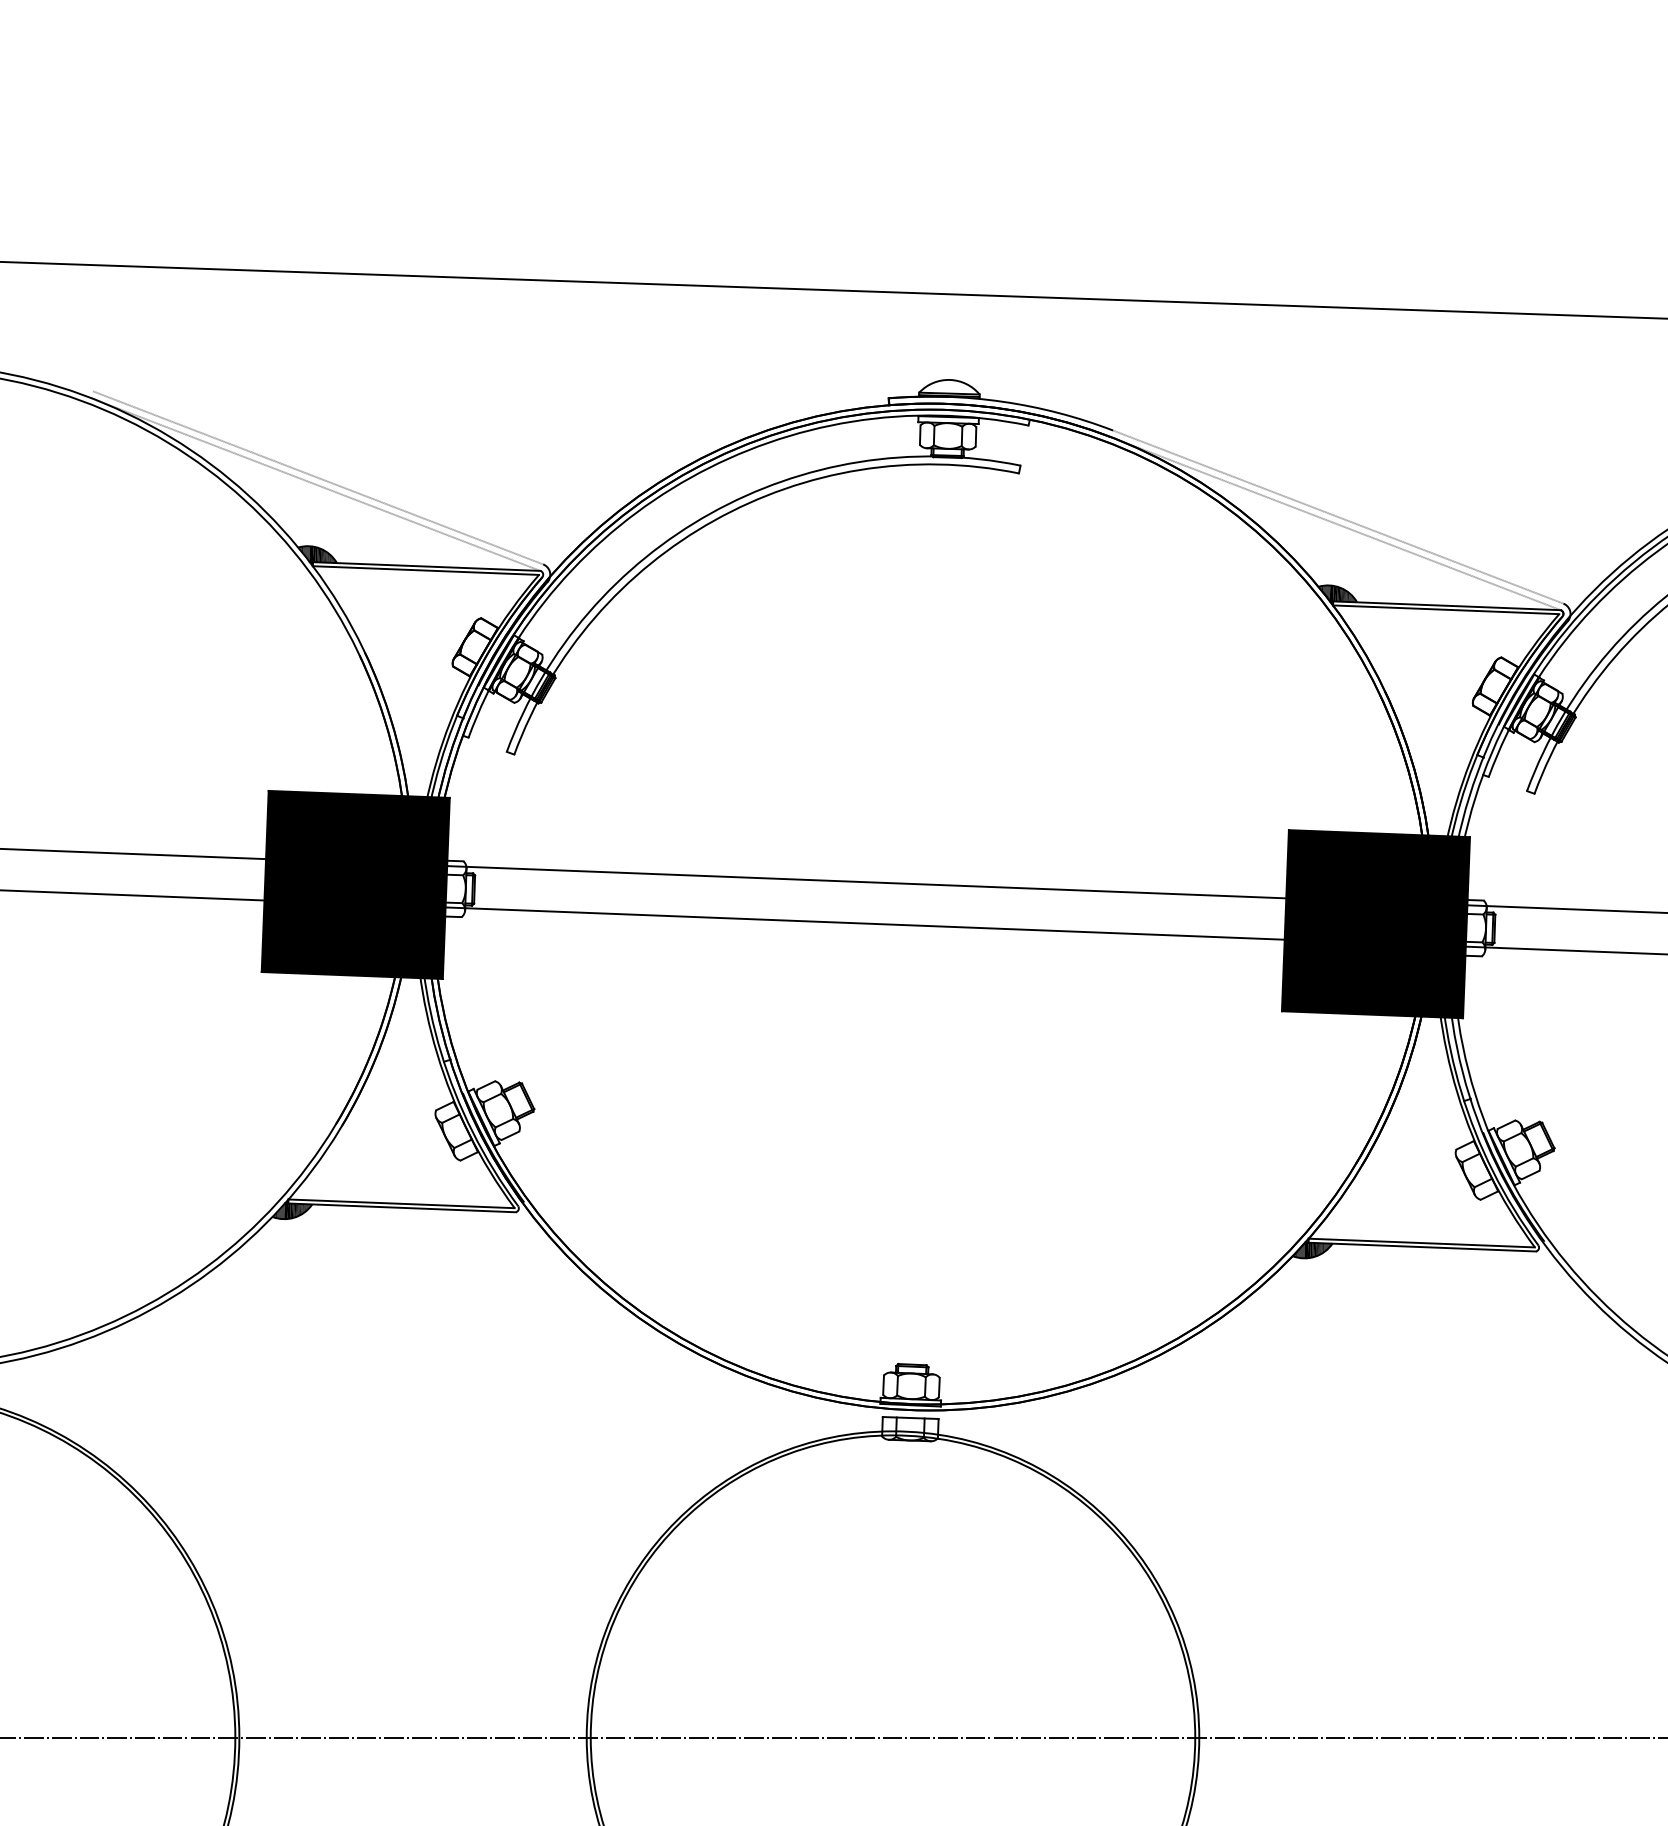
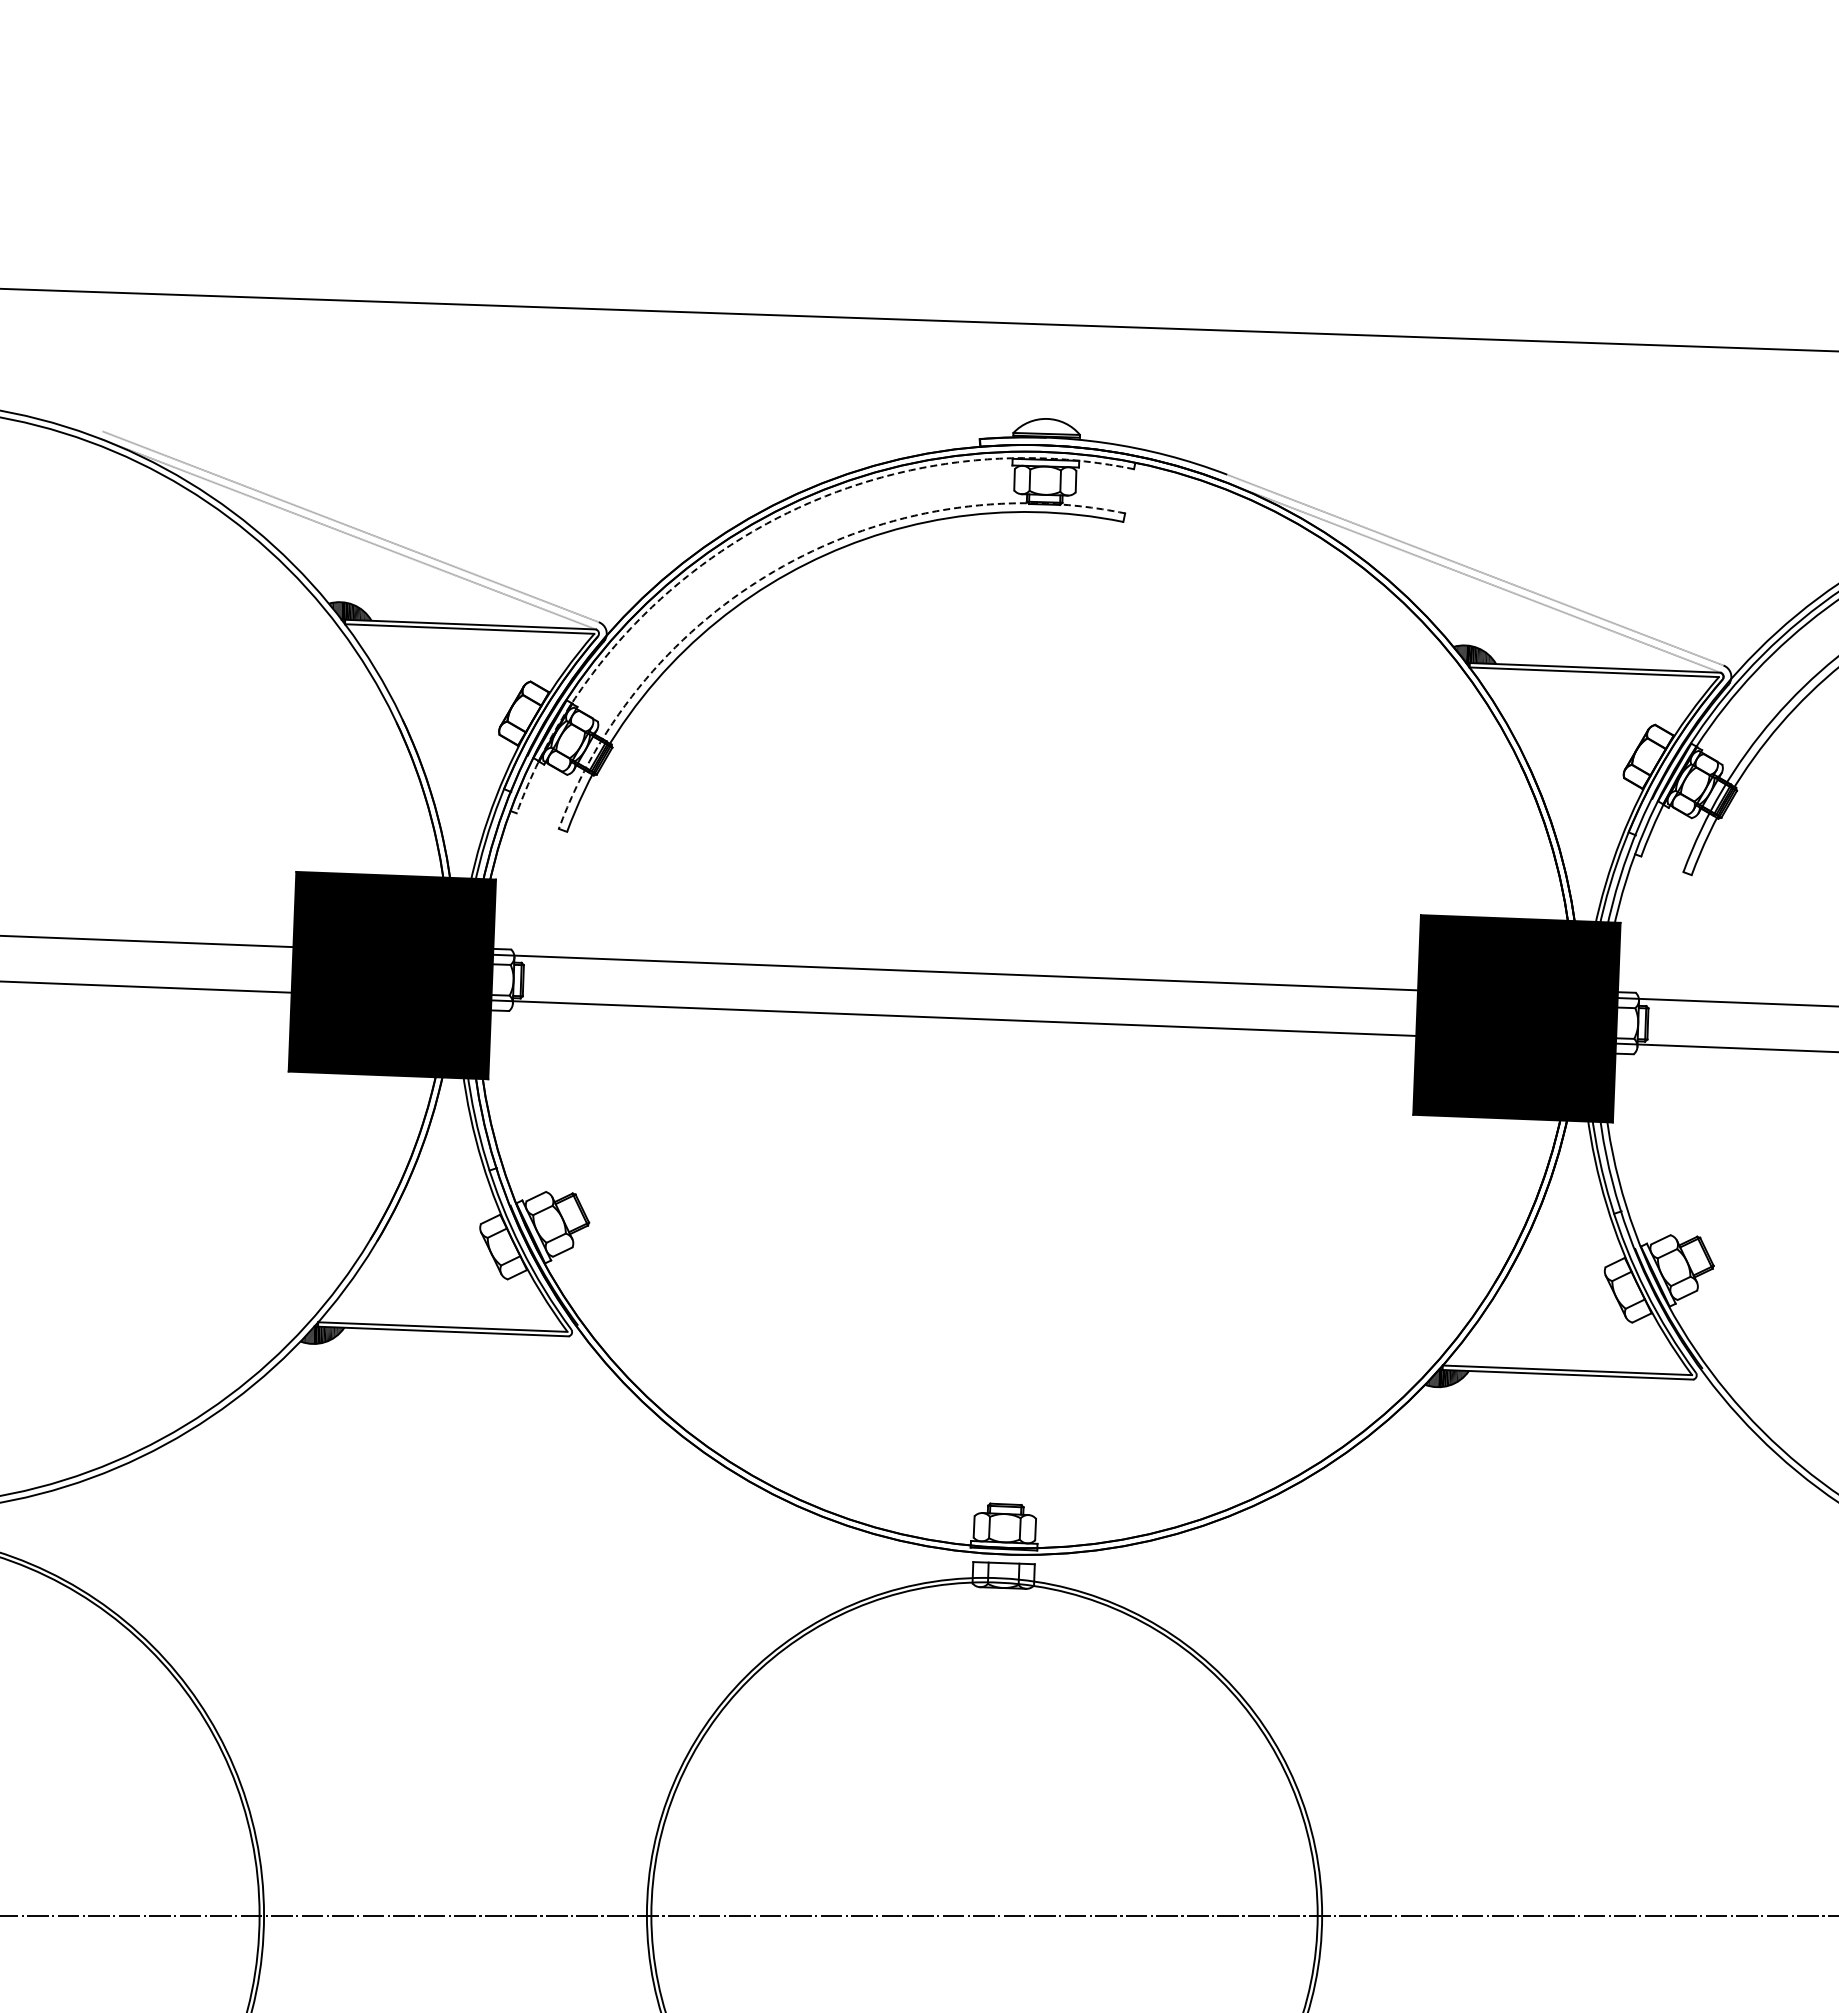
arc: (690, 477) -> (761, 526), solid -> dashed
arc: (710, 513) -> (783, 566), solid -> dashed

